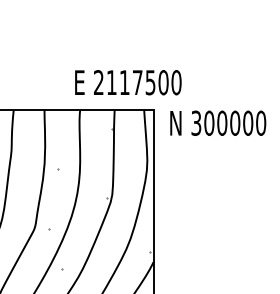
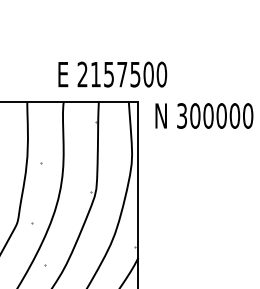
text: (124, 82) -> (108, 74), 2117500 -> 2157500

